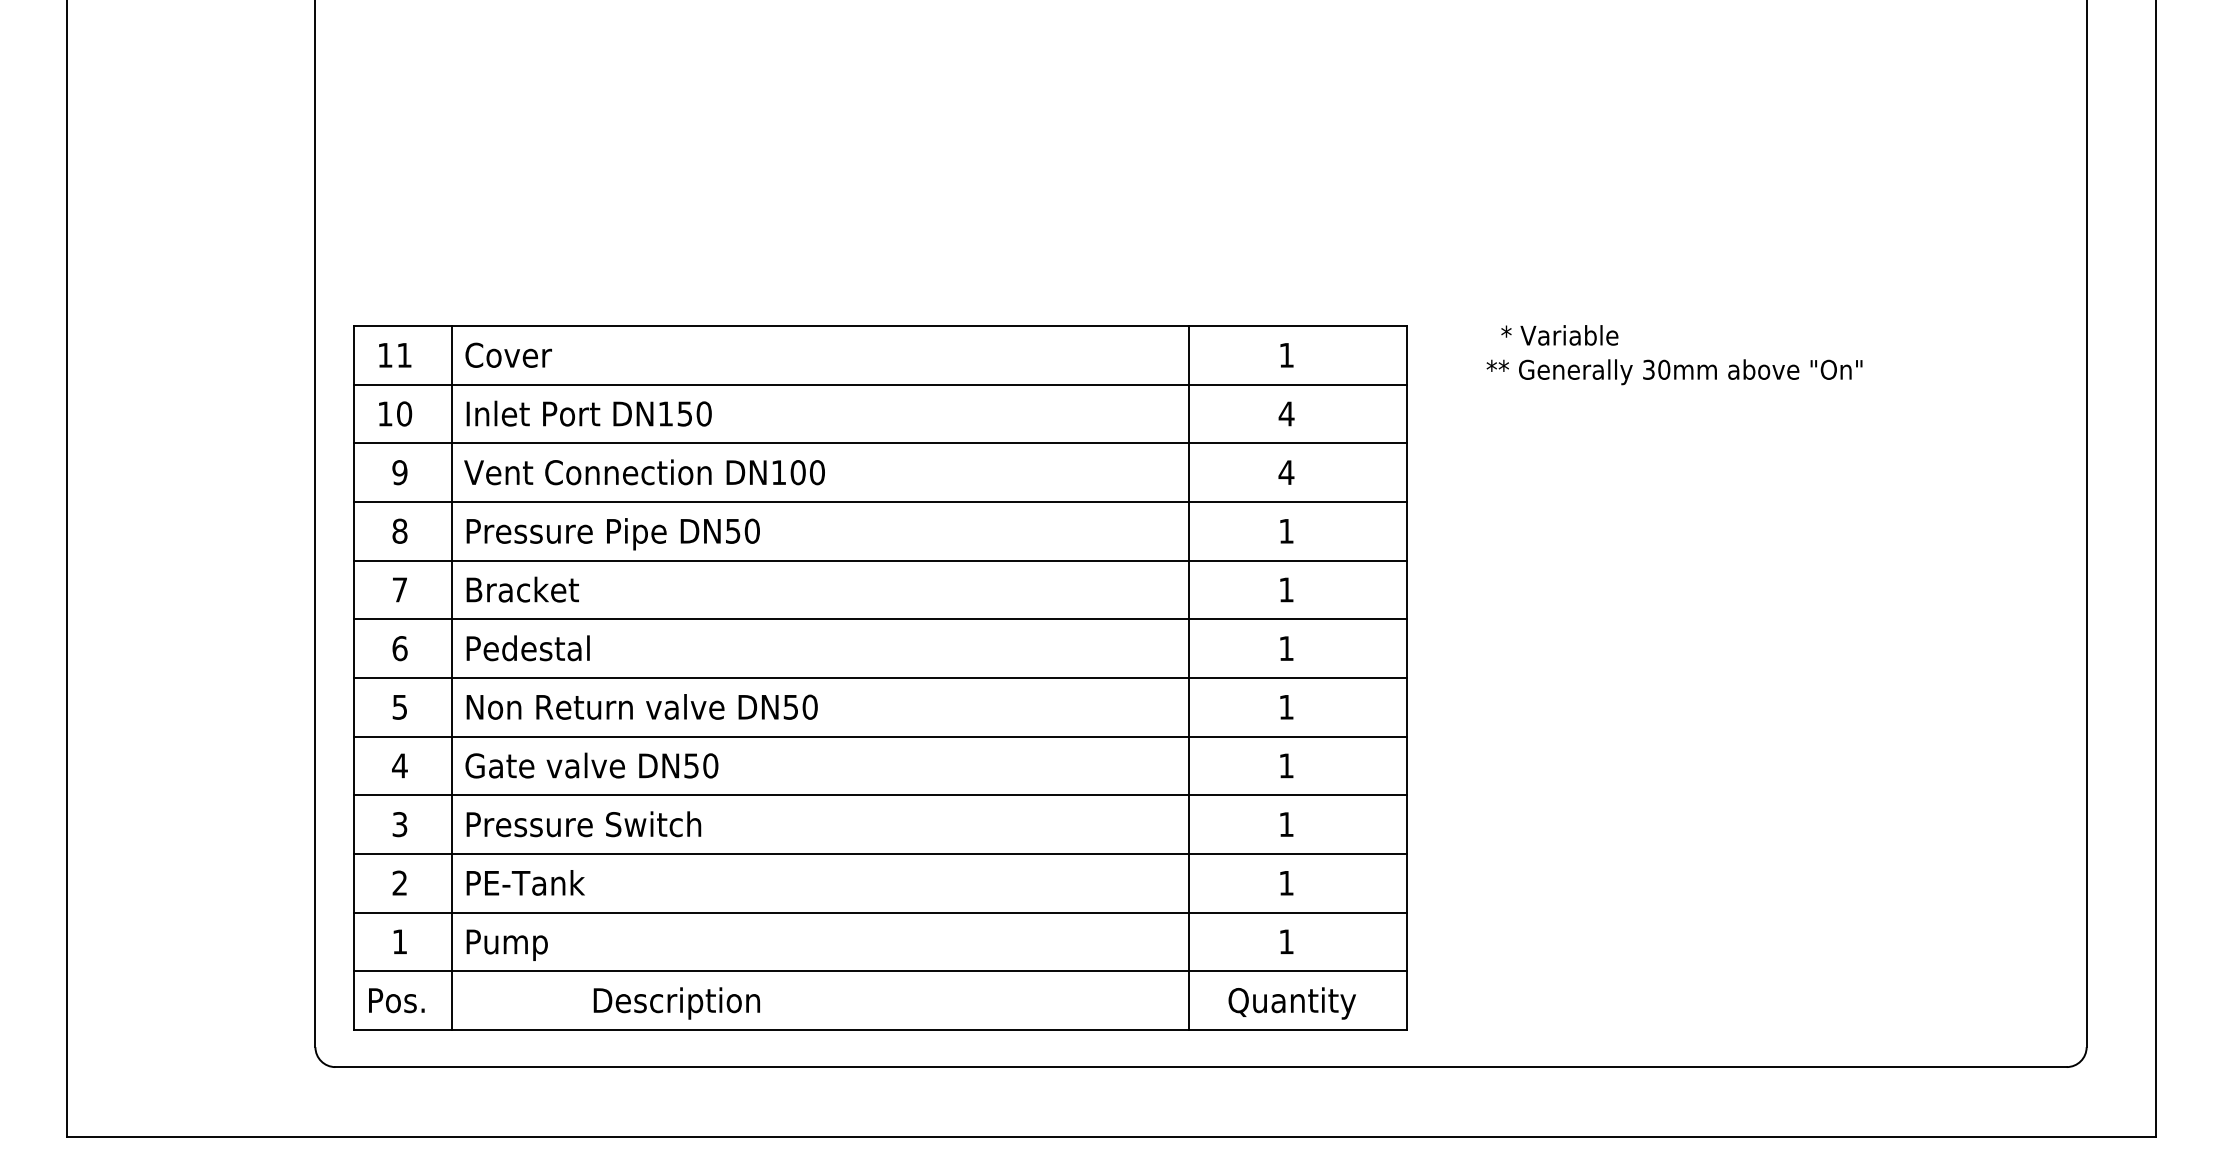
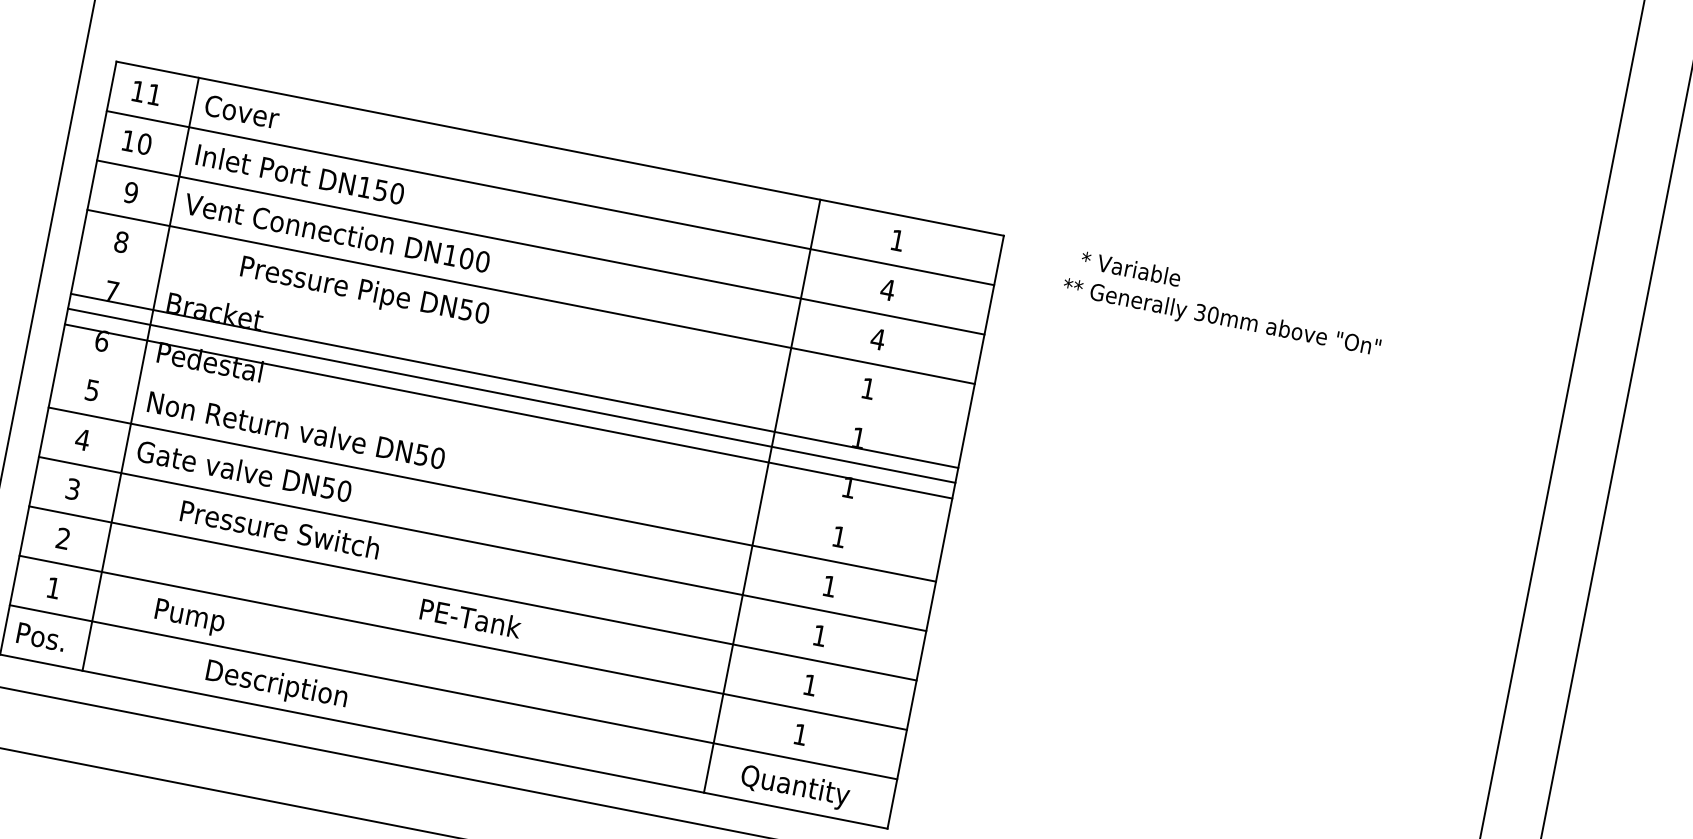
text: (612, 534) -> (364, 292), moved
line: (880, 560) -> (514, 380), moved
line: (880, 677) -> (508, 411), moved
text: (583, 824) -> (279, 529), moved
text: (525, 882) -> (470, 618), moved
text: (506, 944) -> (189, 617), moved

